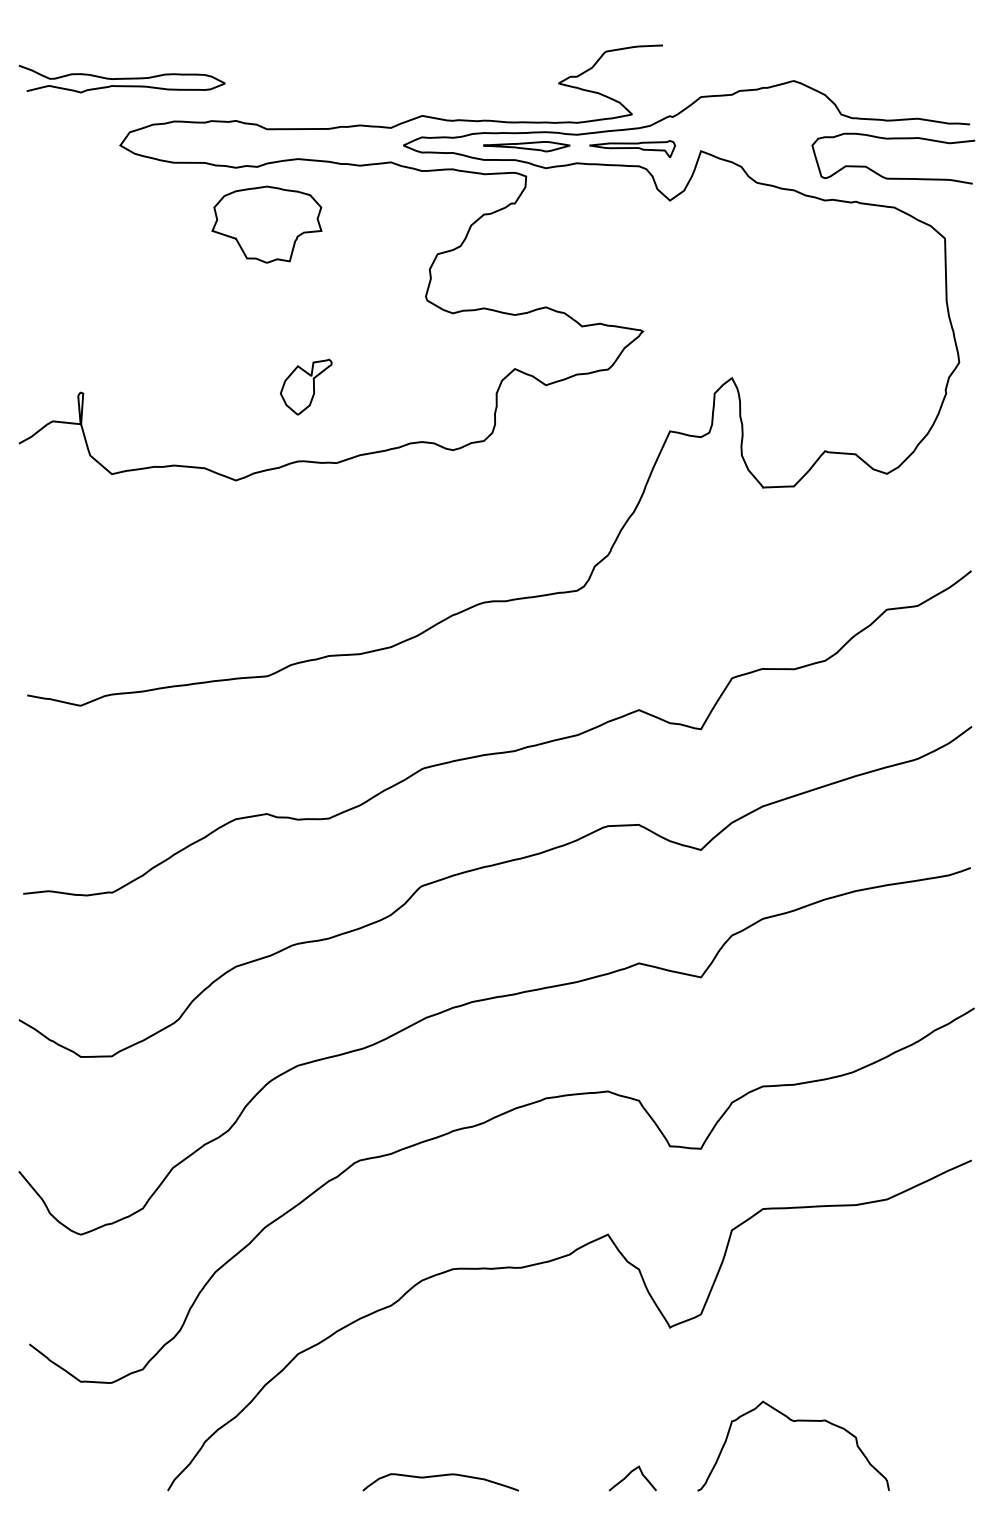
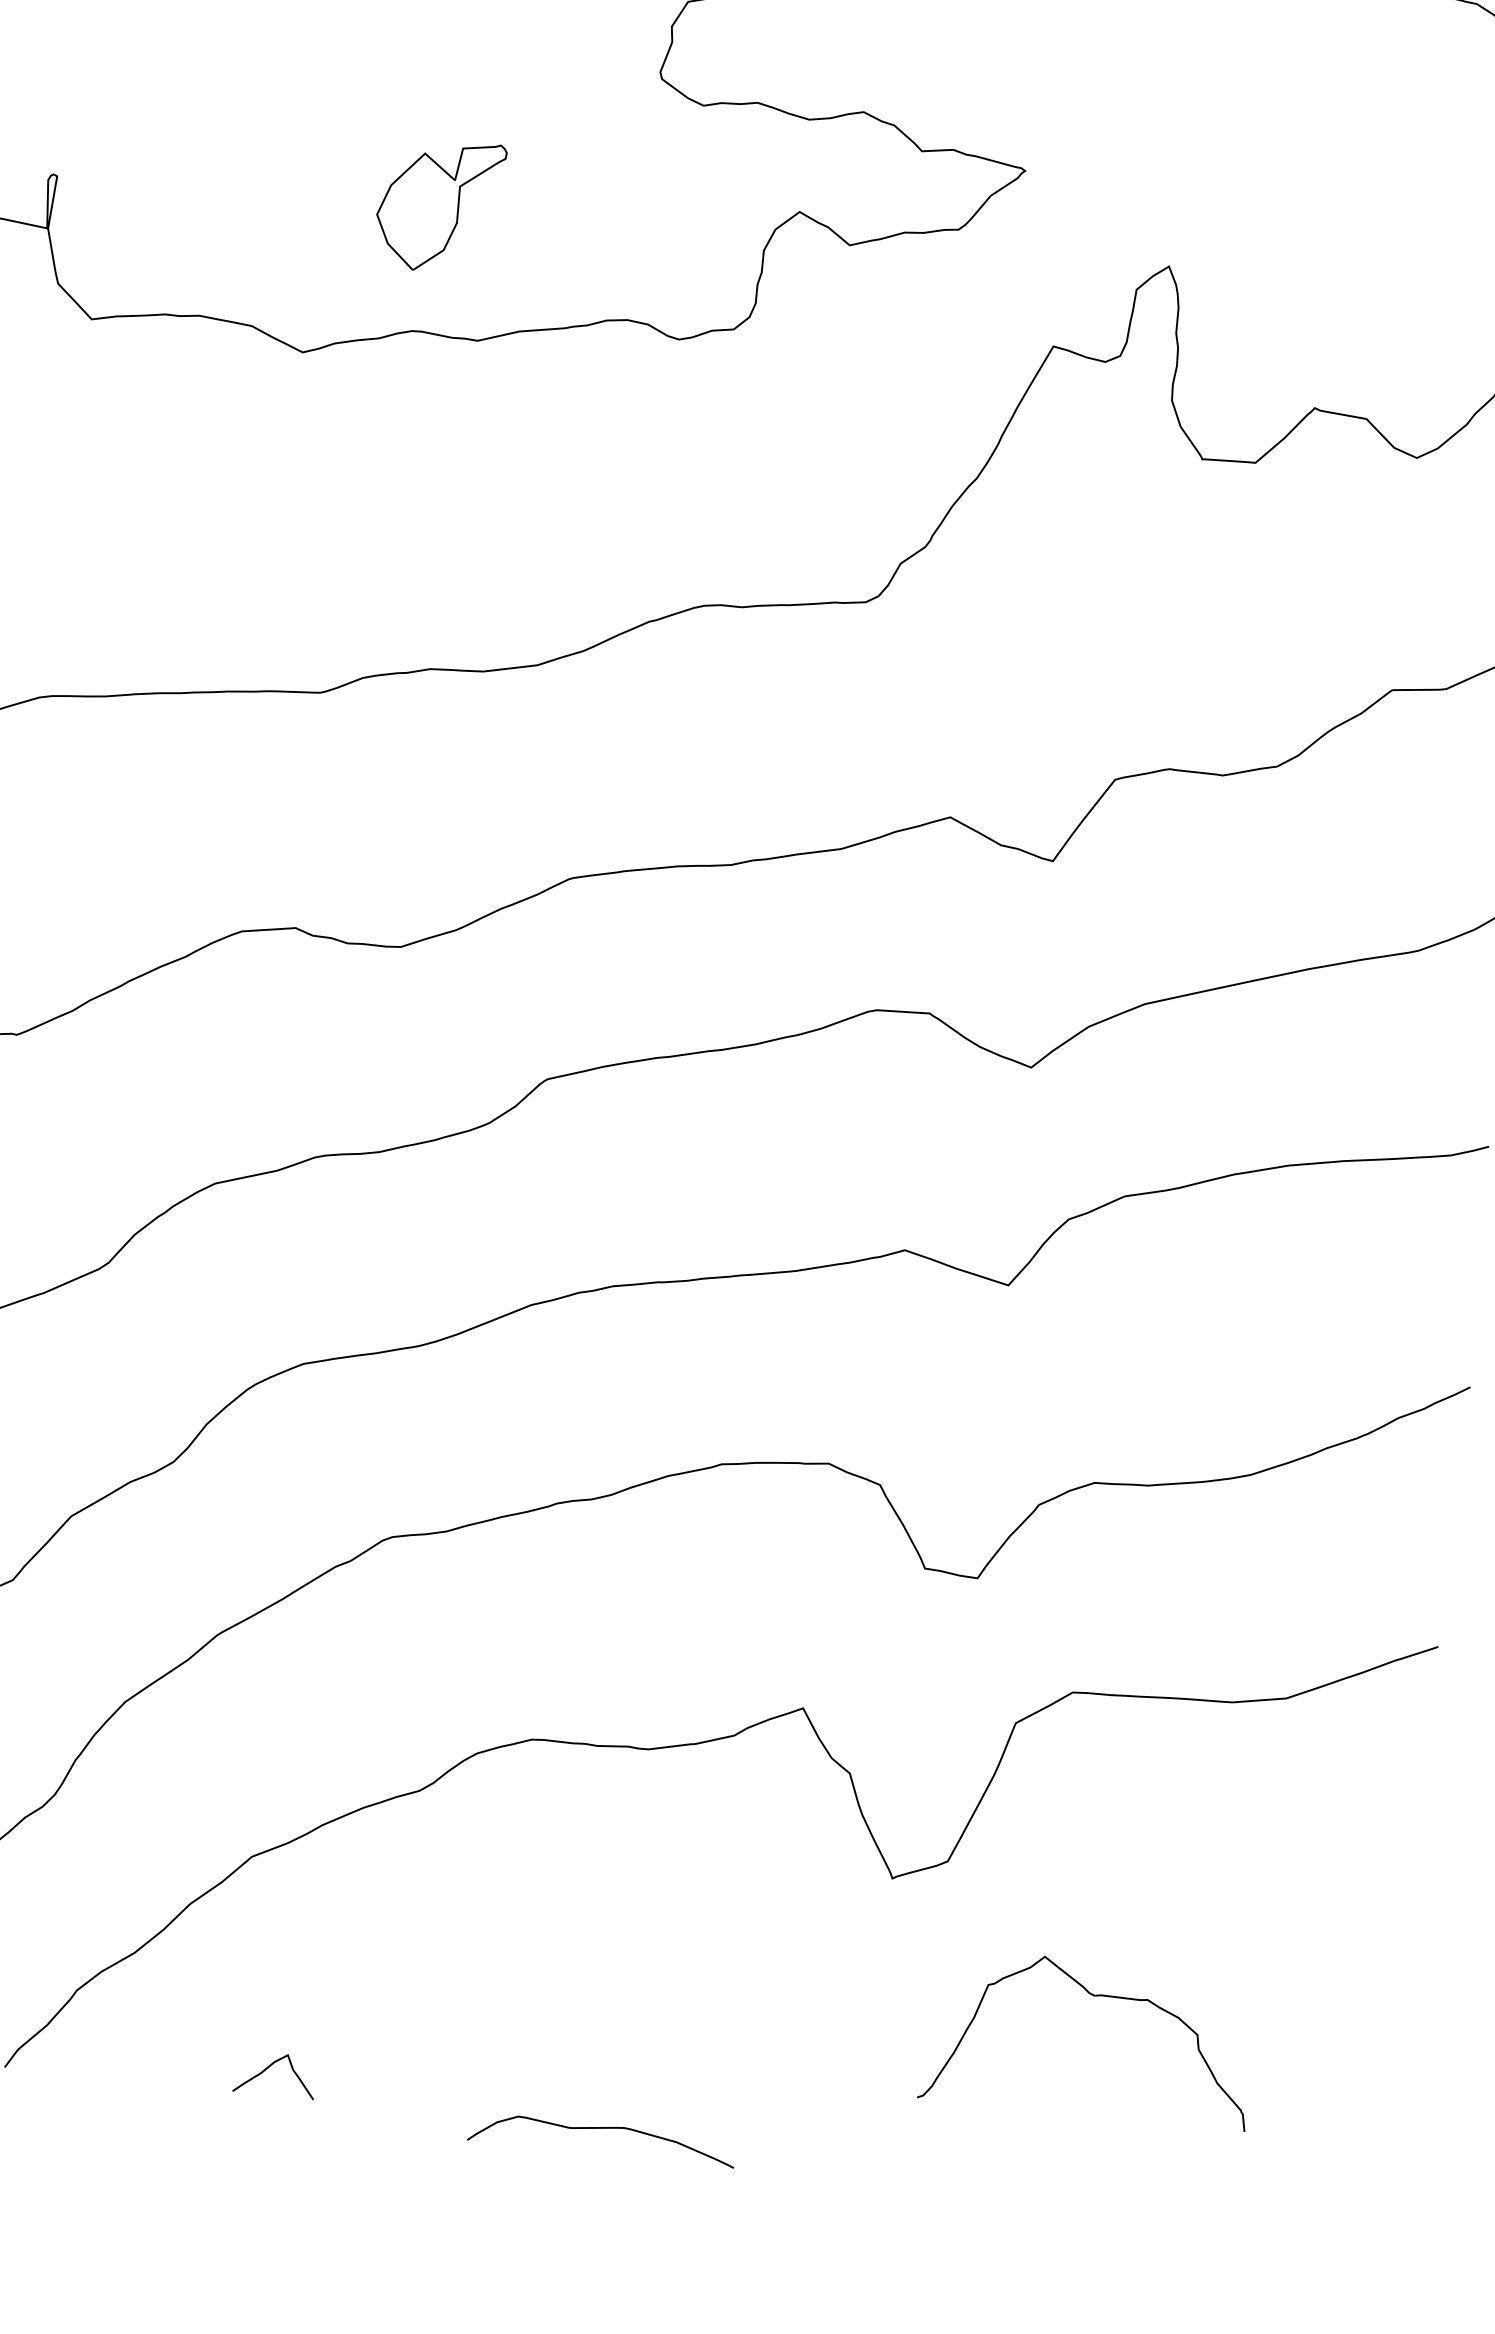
part: (305, 386) -> (438, 204), size x1.4
curve: (793, 1421) -> (1093, 1996), moved
curve: (629, 1475) -> (270, 2068), moved
curve: (440, 1476) -> (602, 2129), moved

